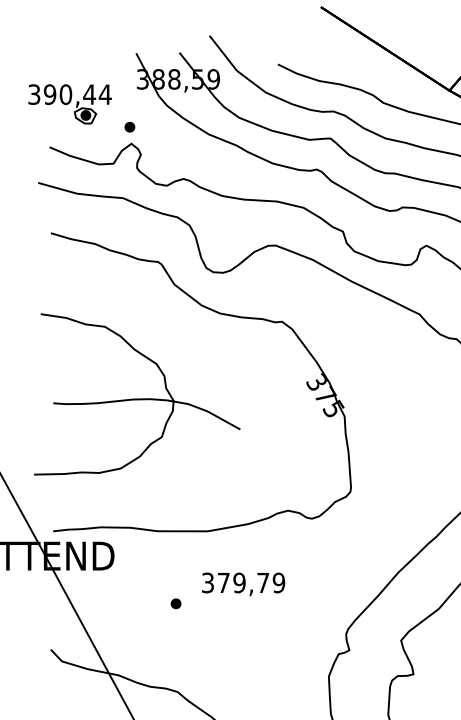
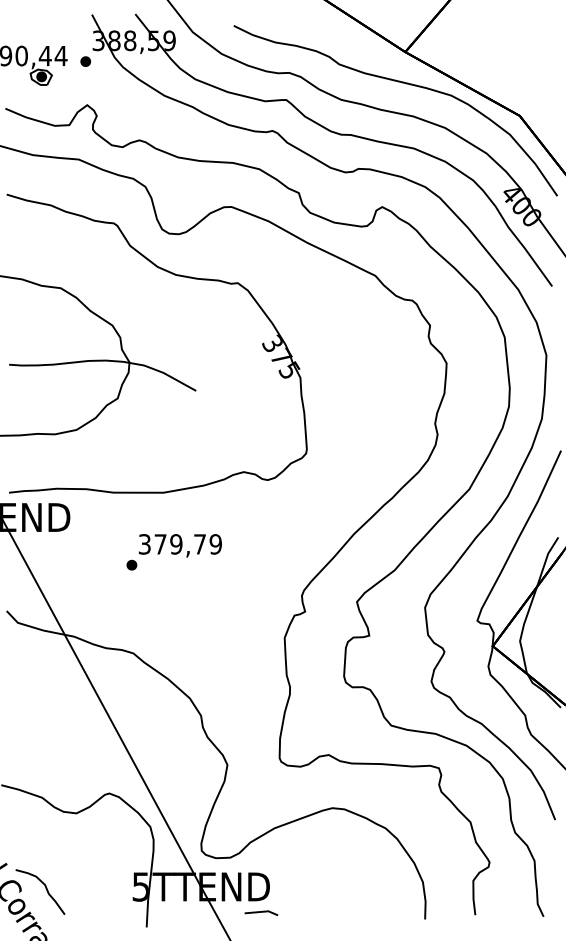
part: (129, 127) -> (85, 61), moved
text: (242, 584) -> (179, 545), moved

